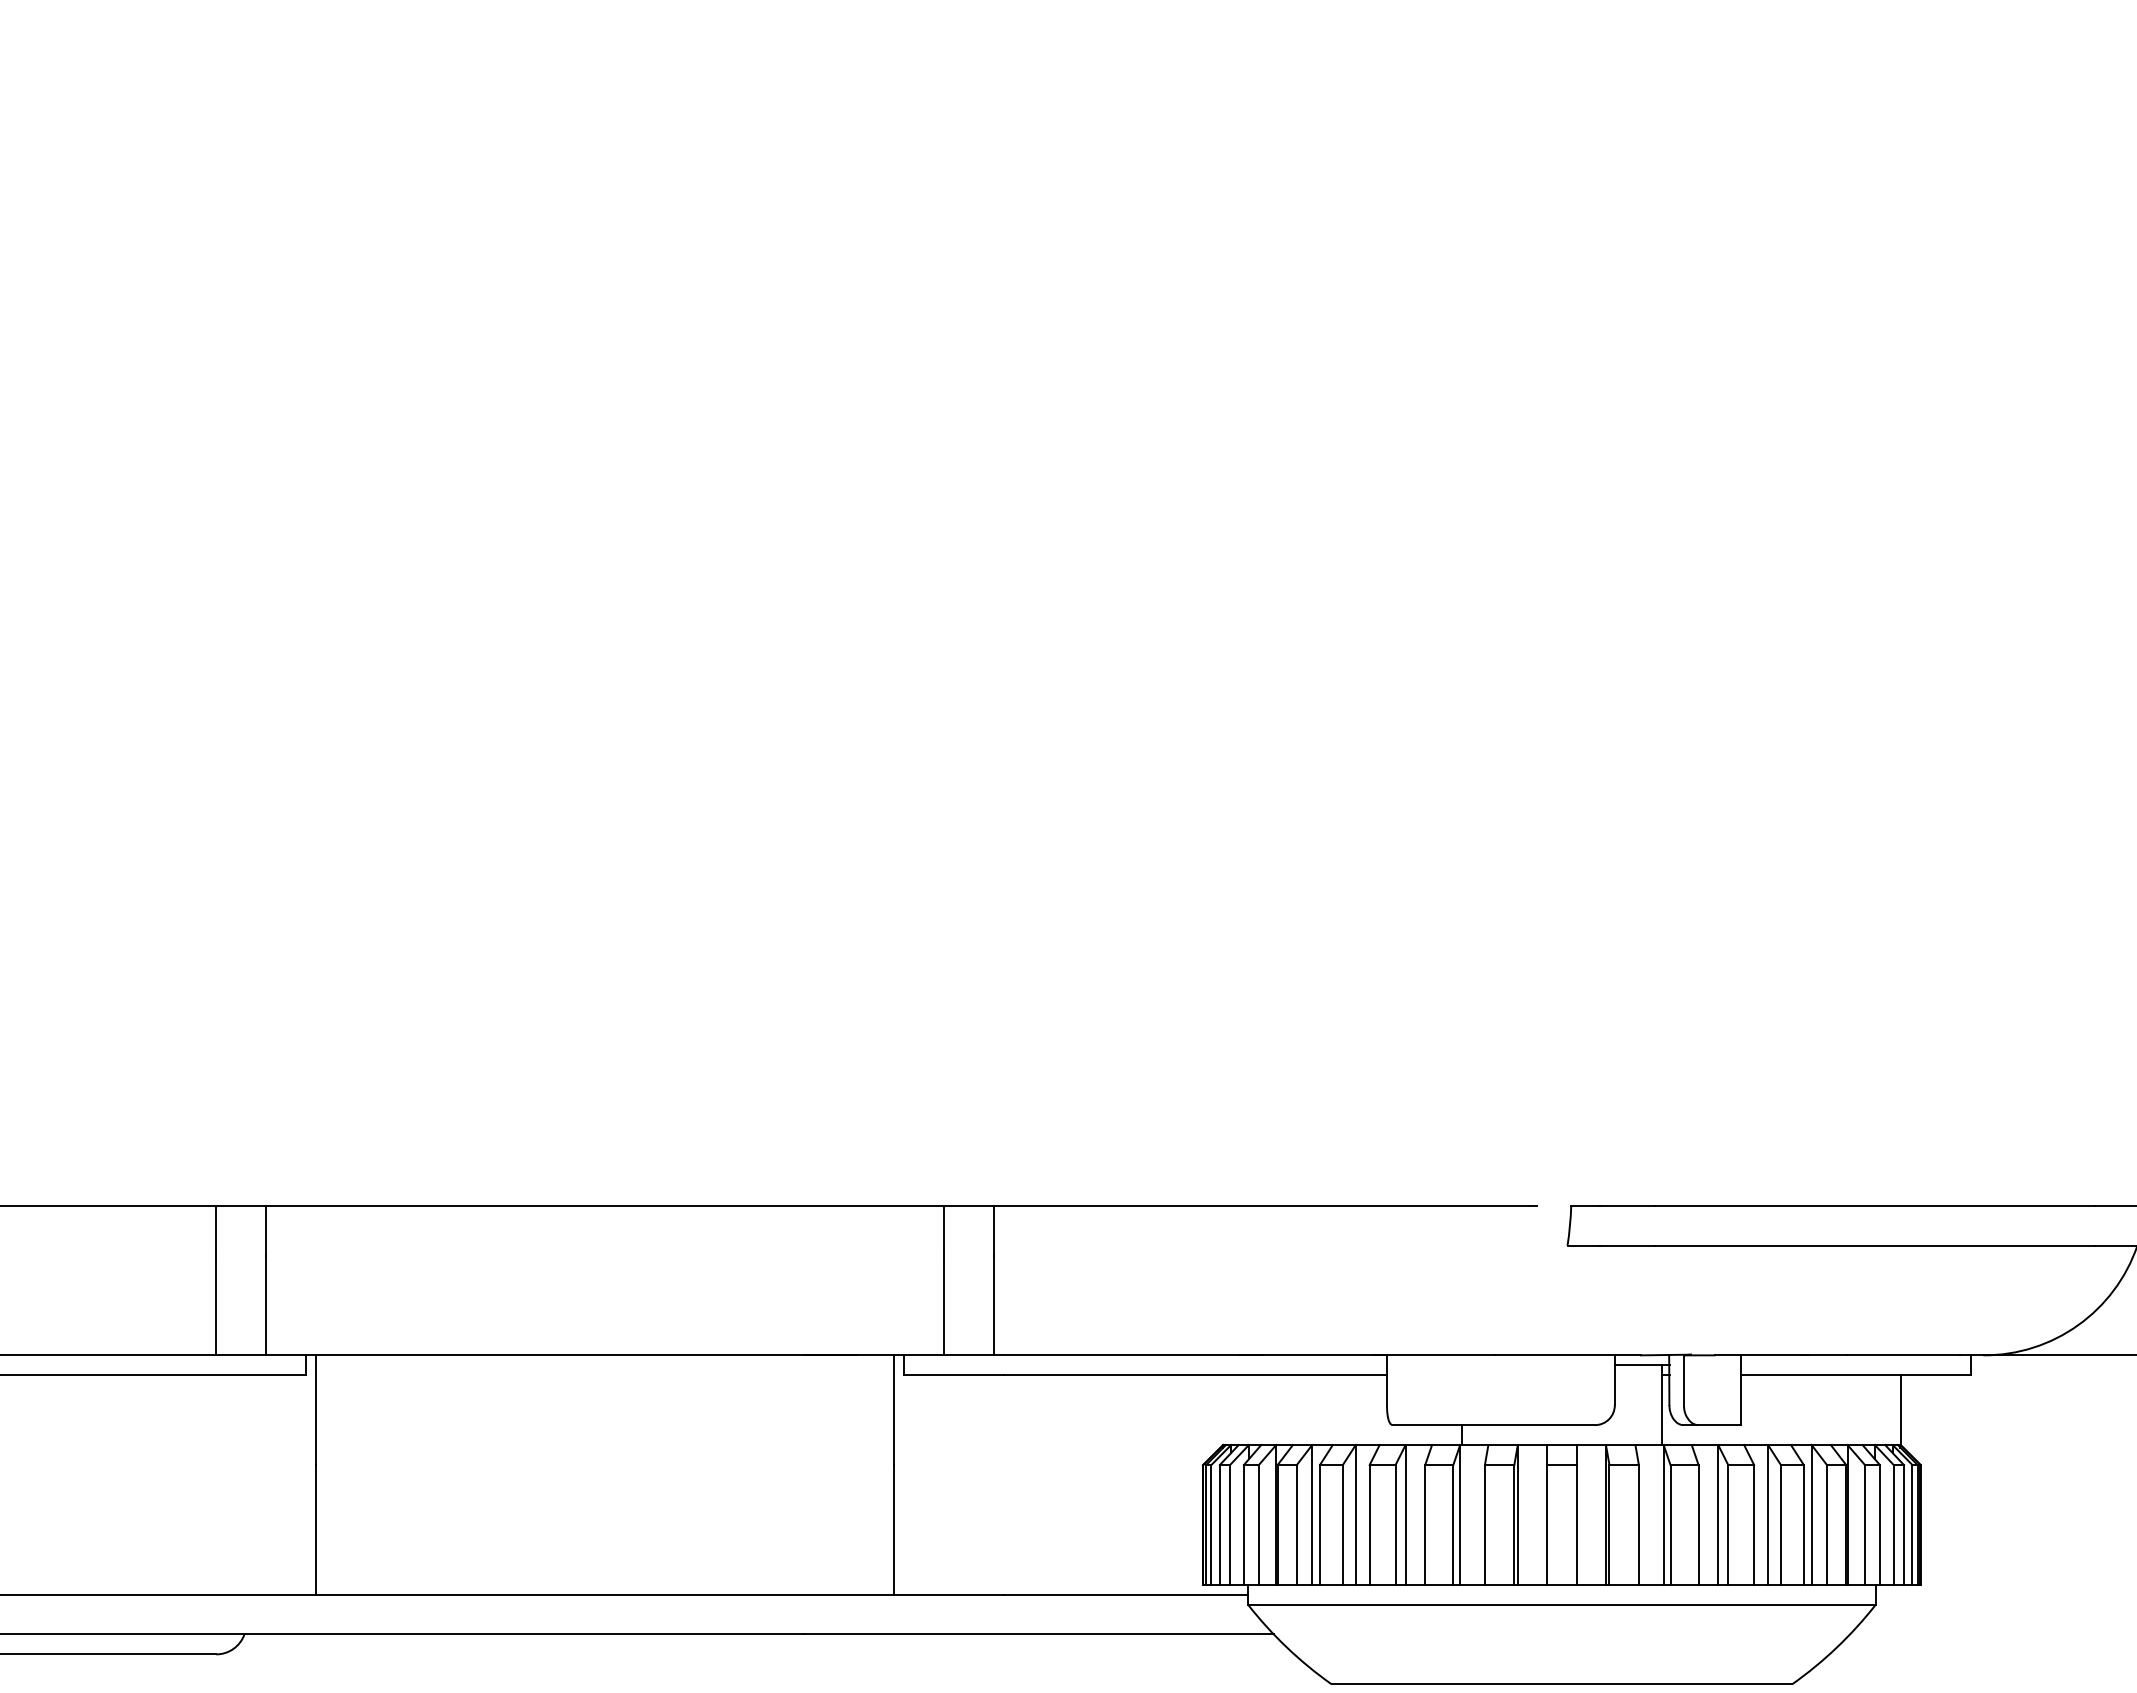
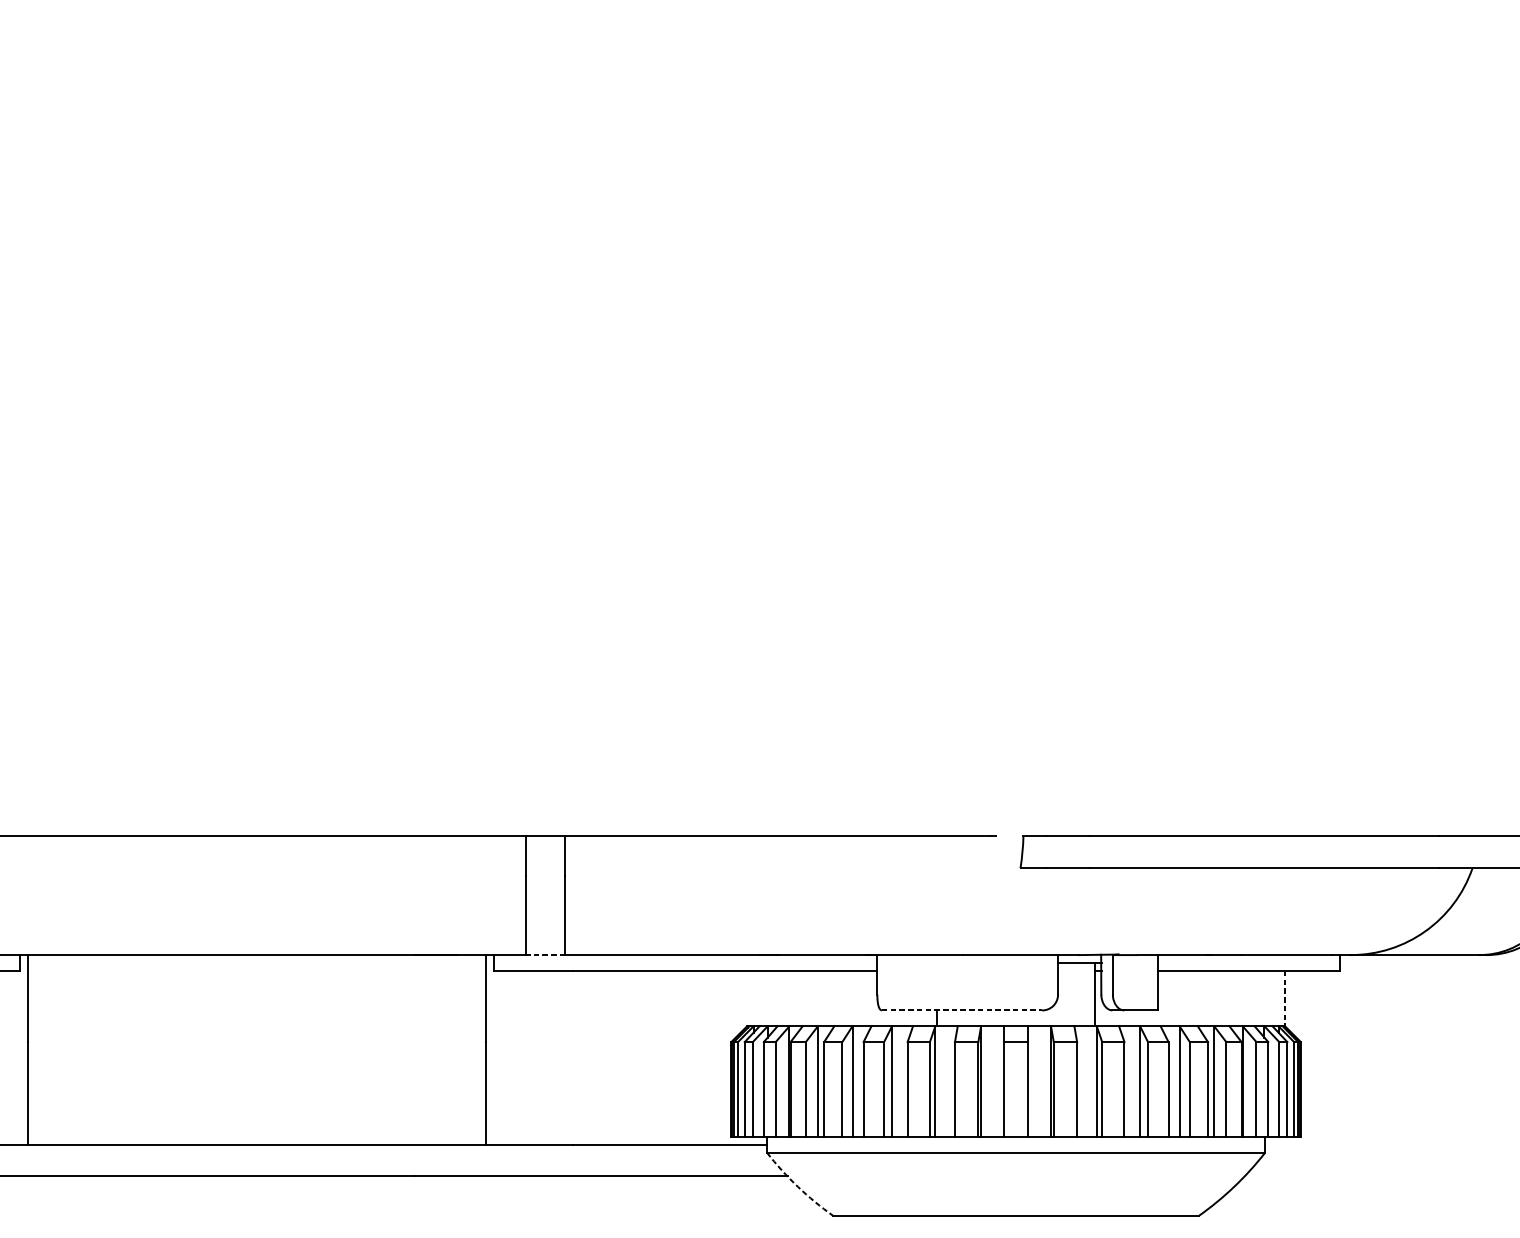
line: (968, 1355) -> (545, 955), solid -> dashed
line: (1900, 1410) -> (1284, 998), solid -> dashed
line: (1493, 1425) -> (961, 1010), solid -> dashed
arc: (1286, 1647) -> (797, 1186), solid -> dashed

